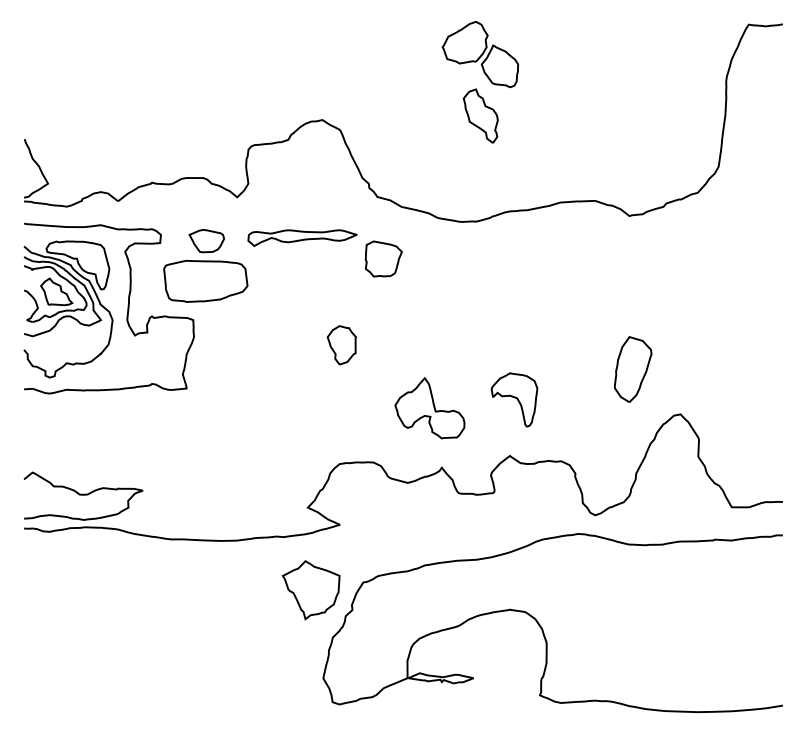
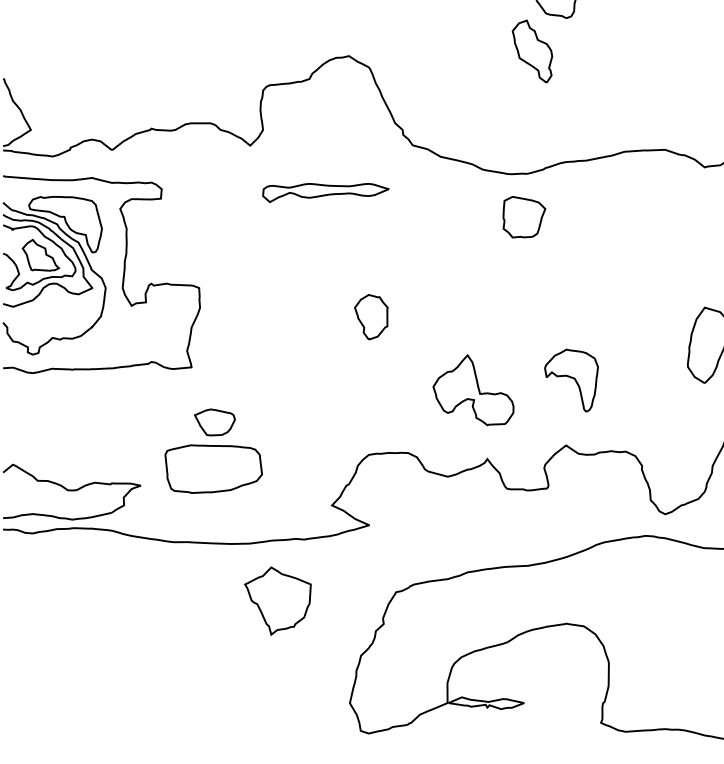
part: (383, 258) -> (524, 216), moved
part: (205, 265) -> (213, 450), moved
part: (310, 590) -> (277, 601), moved

